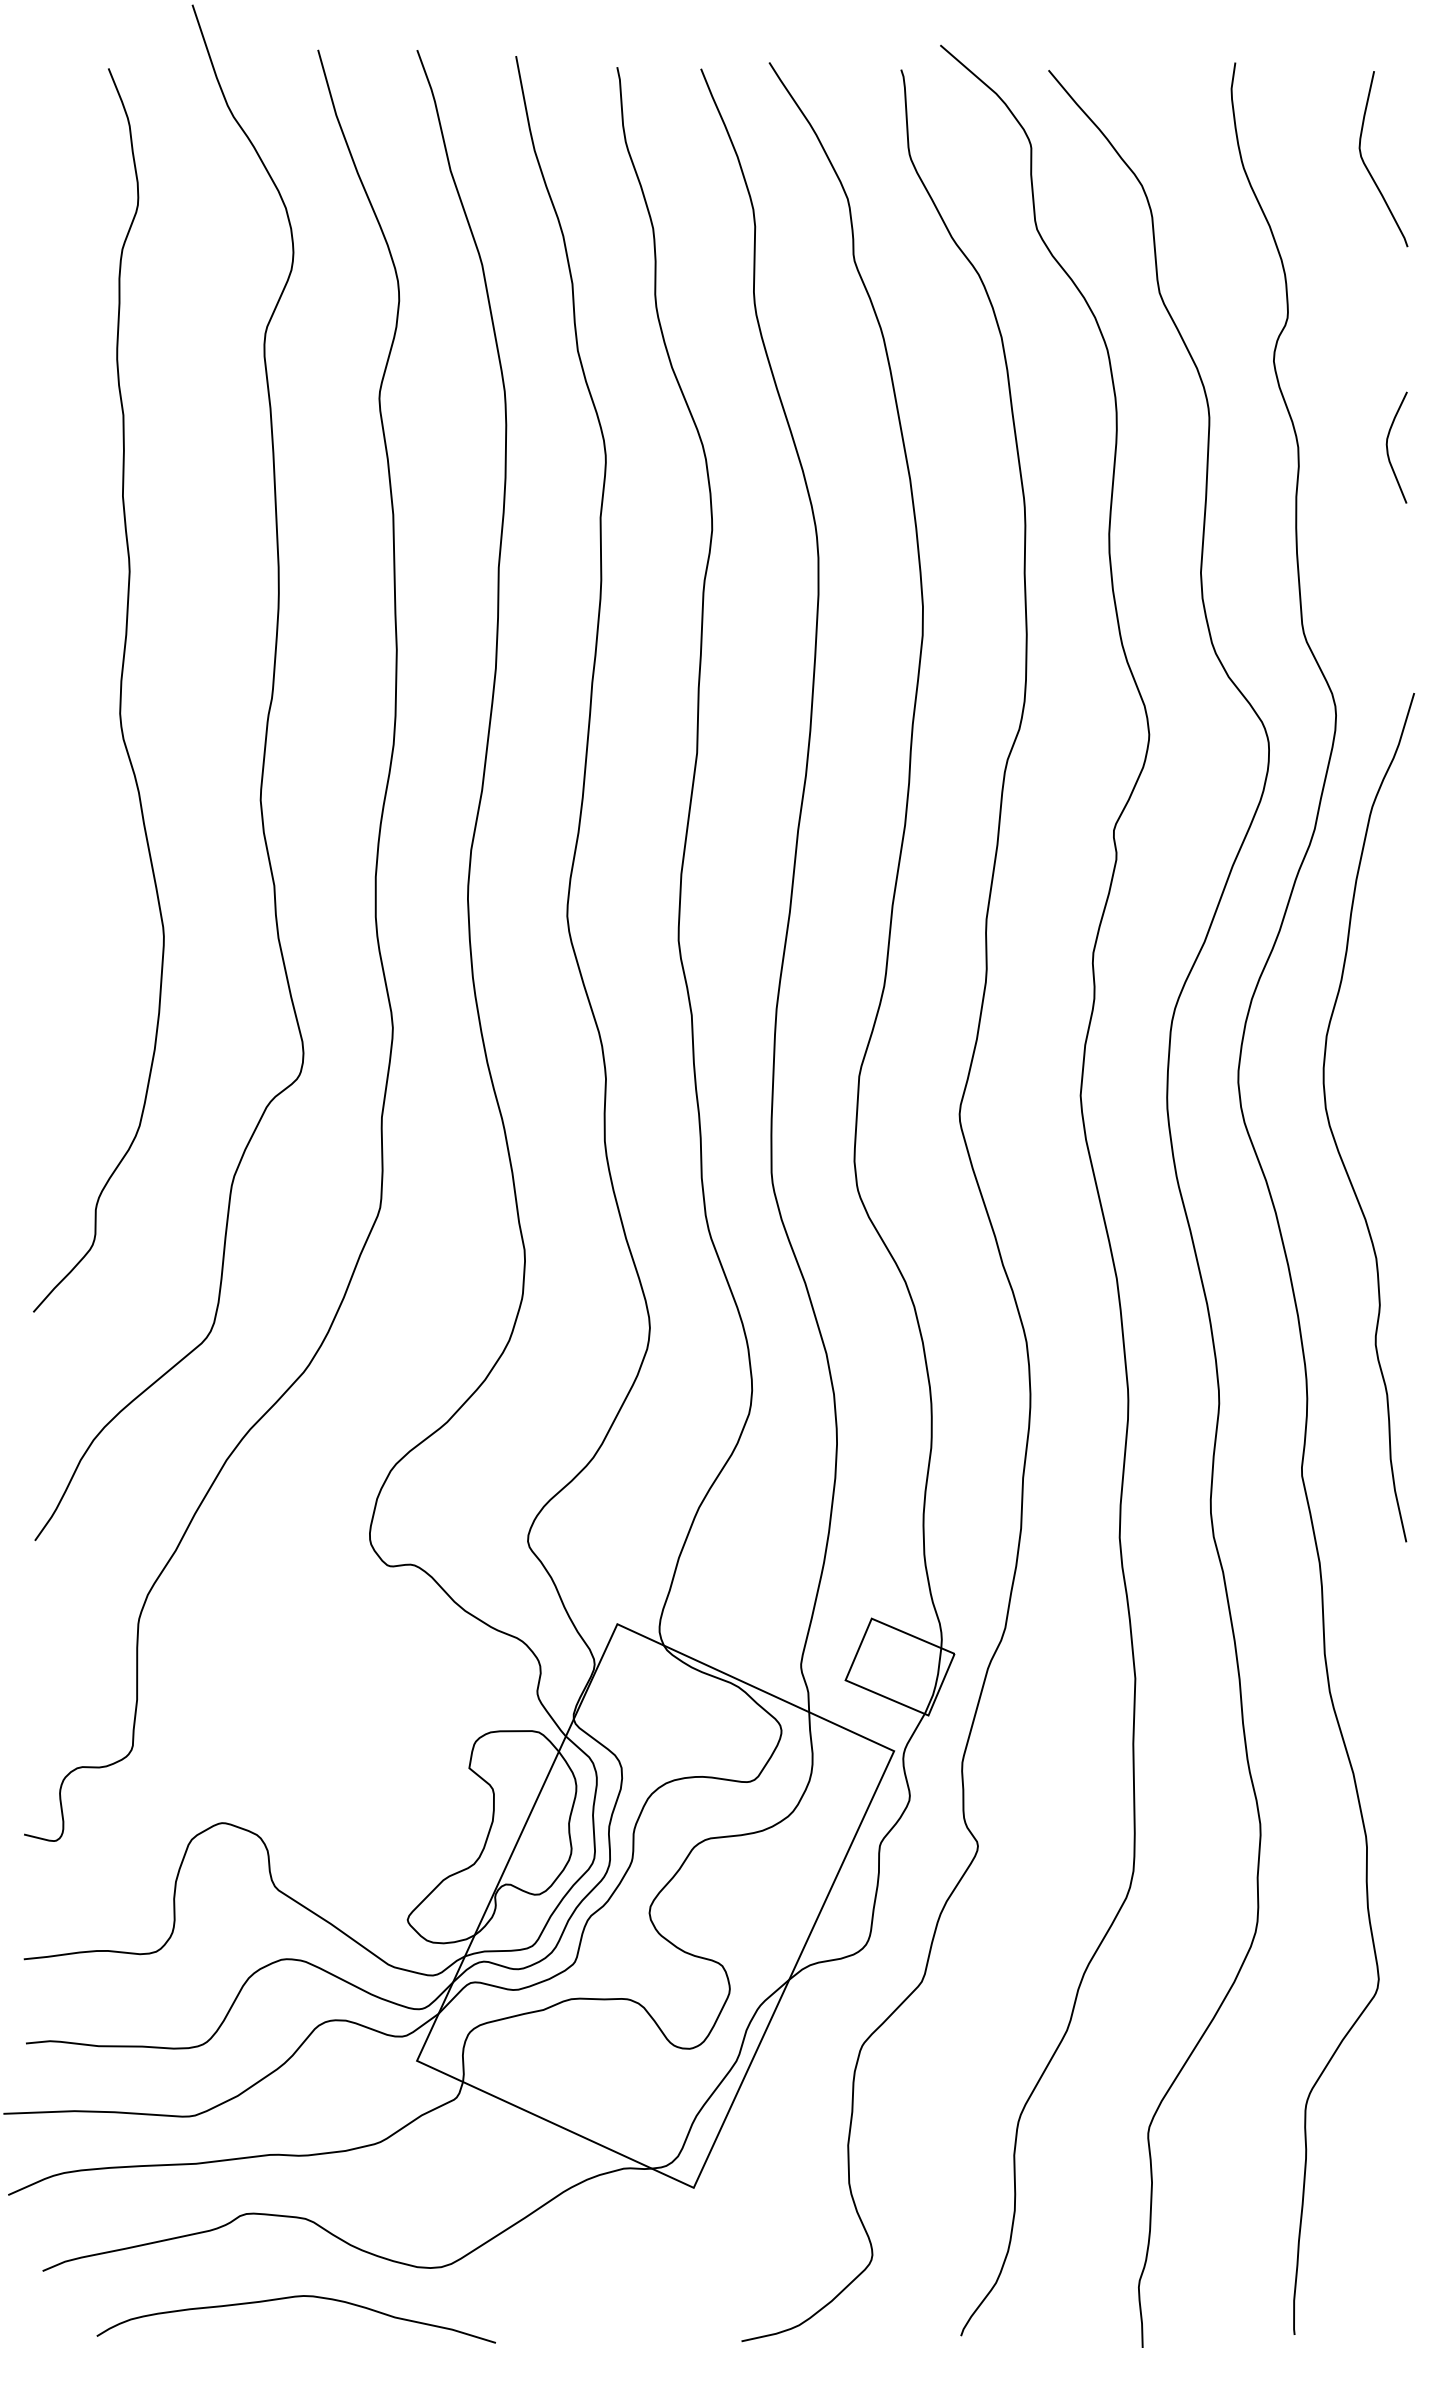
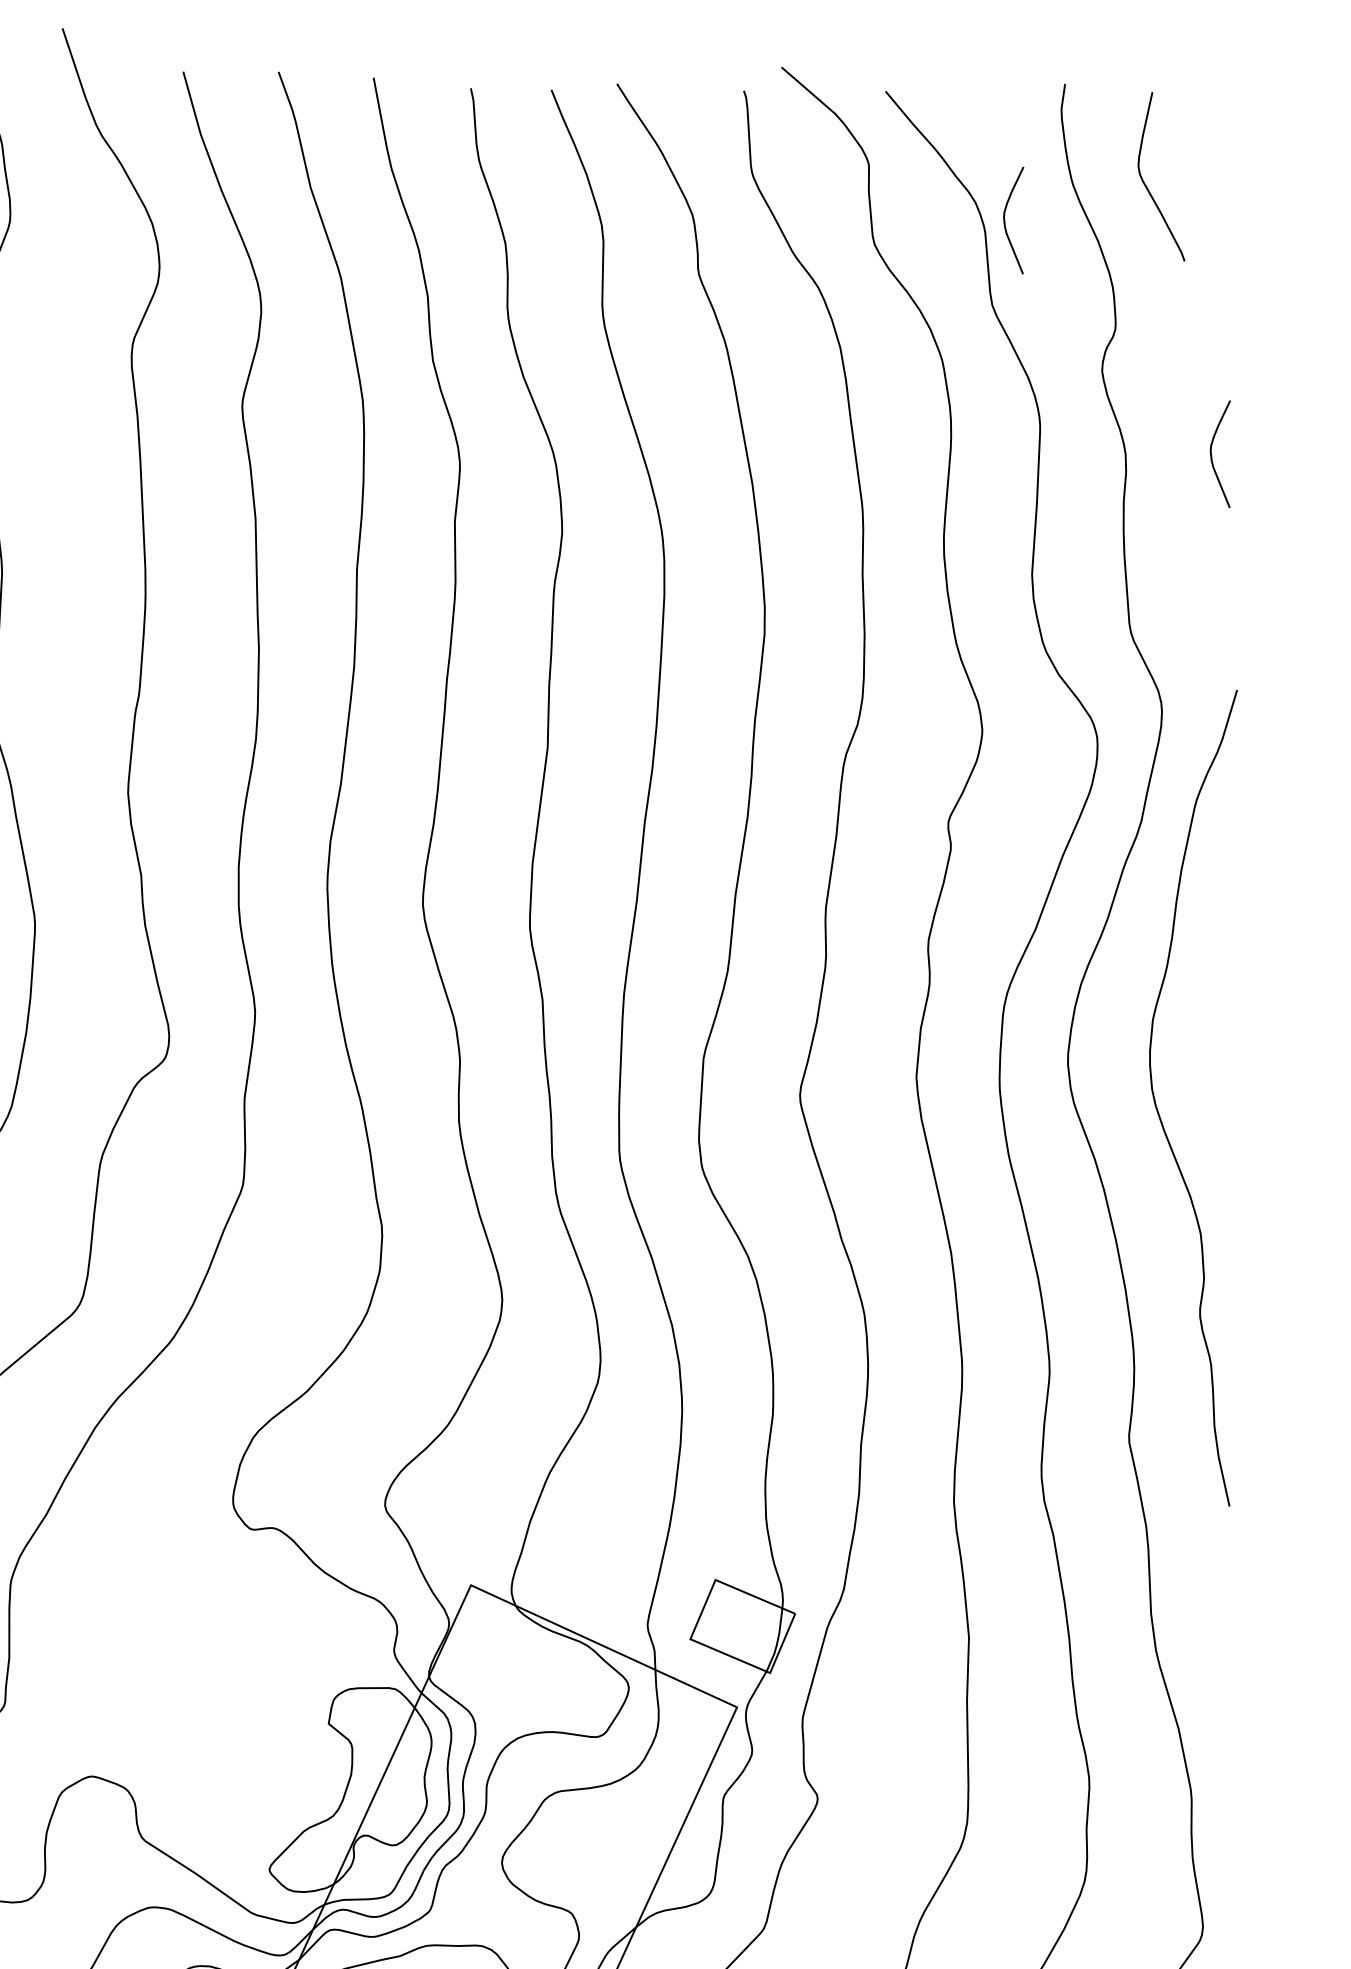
curve: (1369, 170) -> (1147, 187), moved
curve: (1173, 205) -> (1005, 221), added

